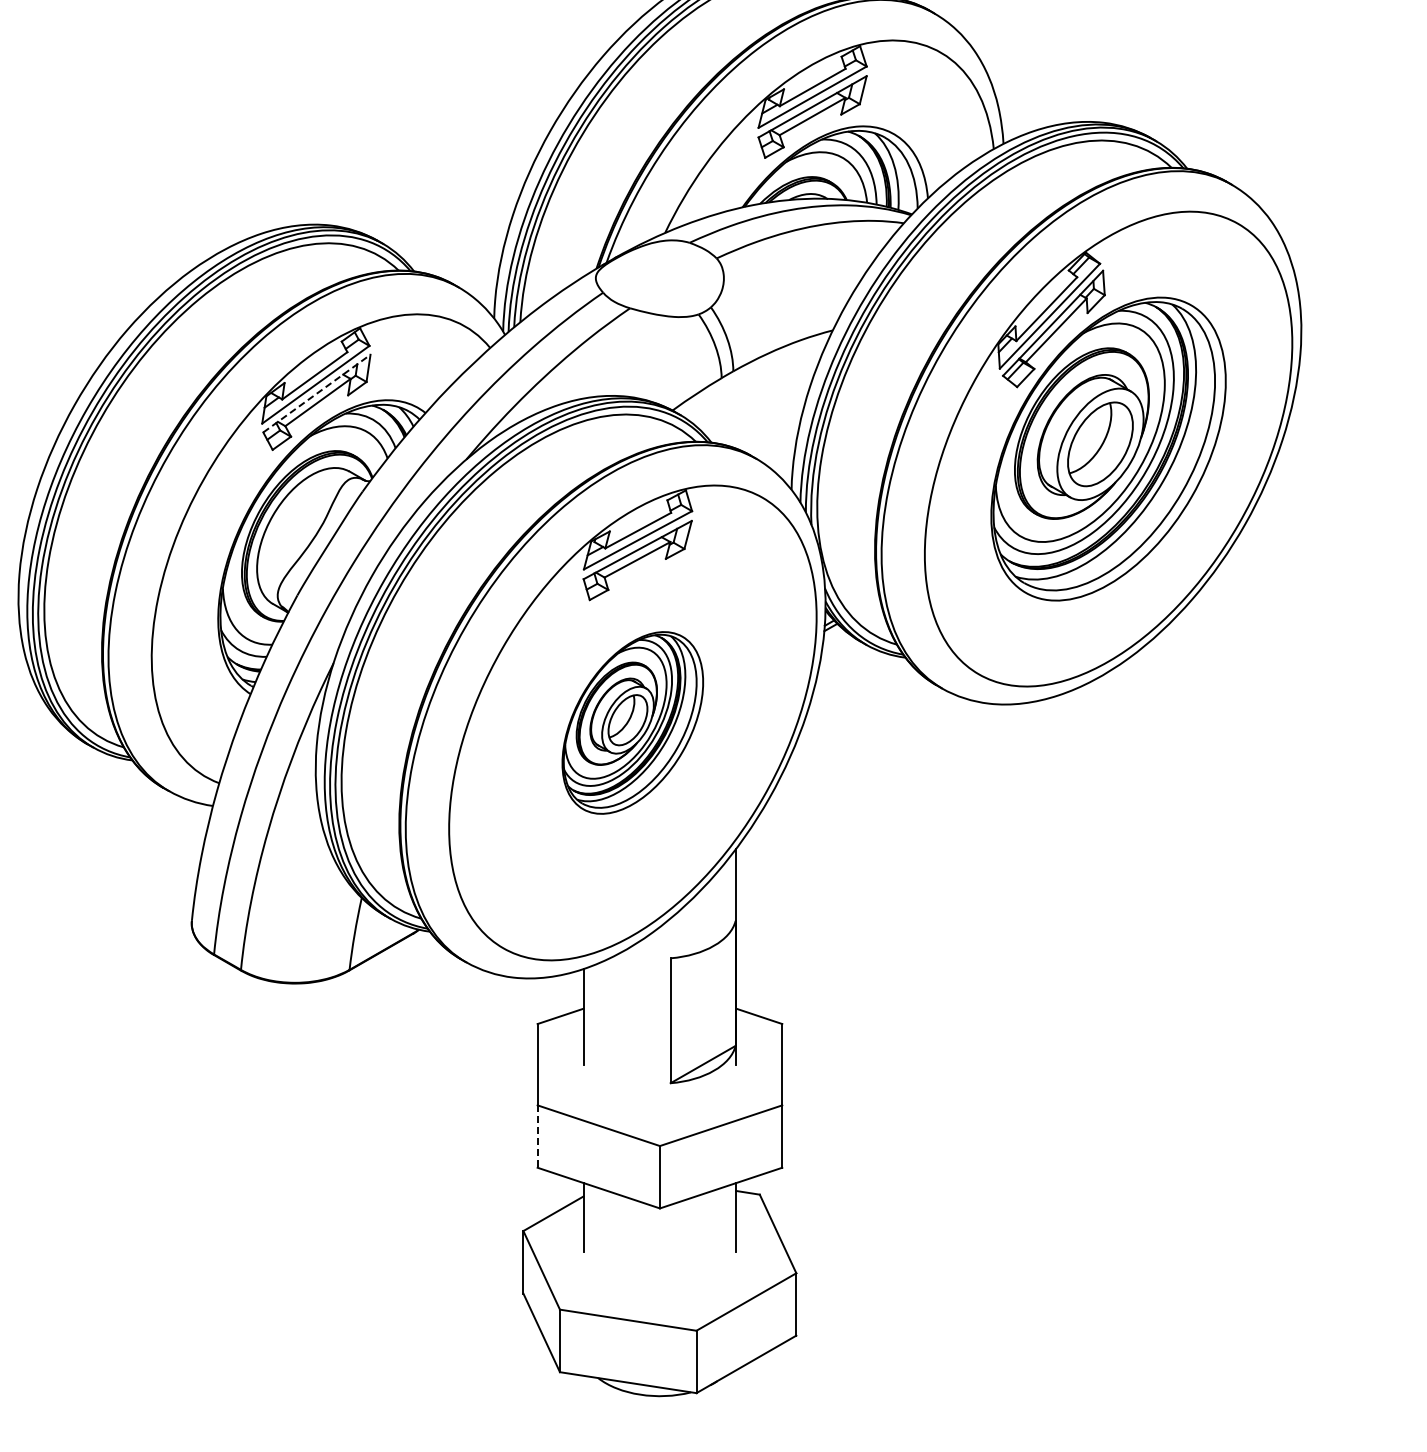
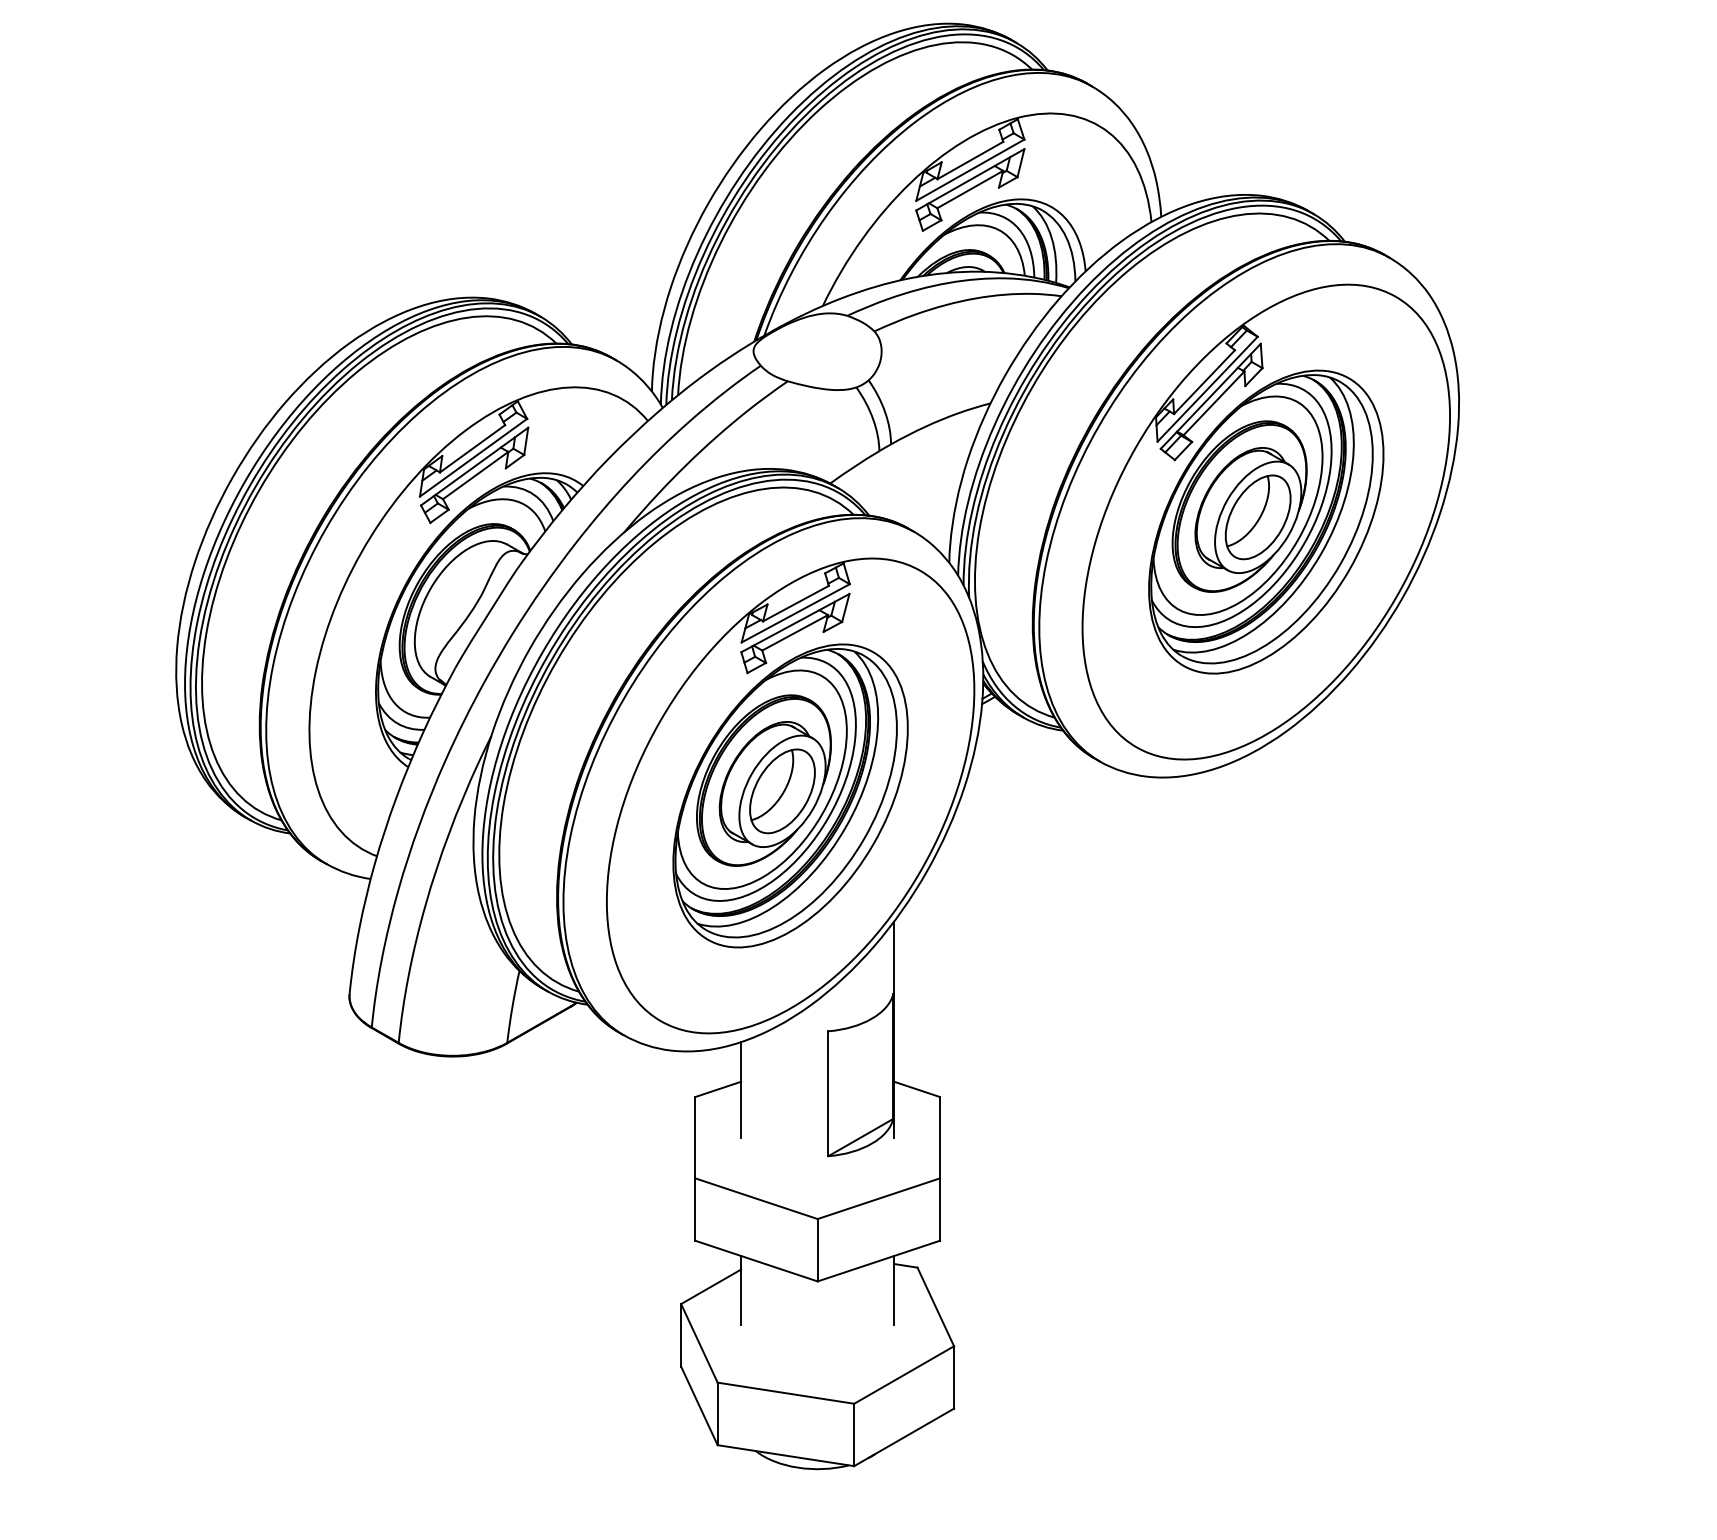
line: (317, 393) -> (475, 466), dashed -> solid
part: (632, 722) -> (790, 795), size x1.67
line: (537, 1137) -> (695, 1210), dashed -> solid

